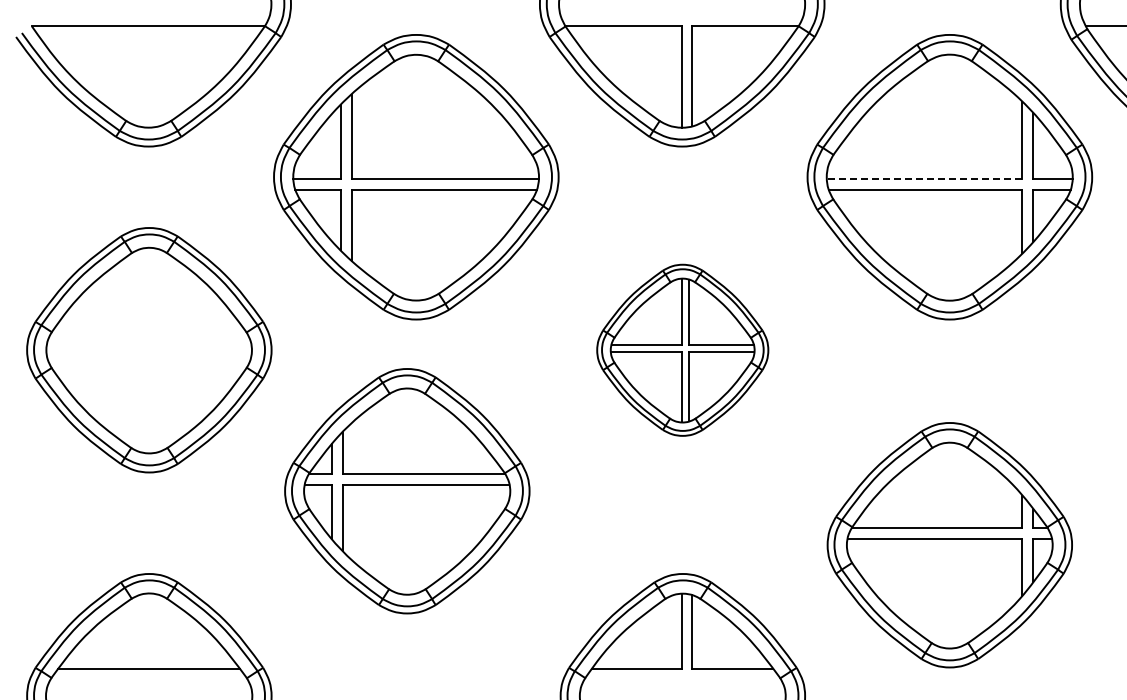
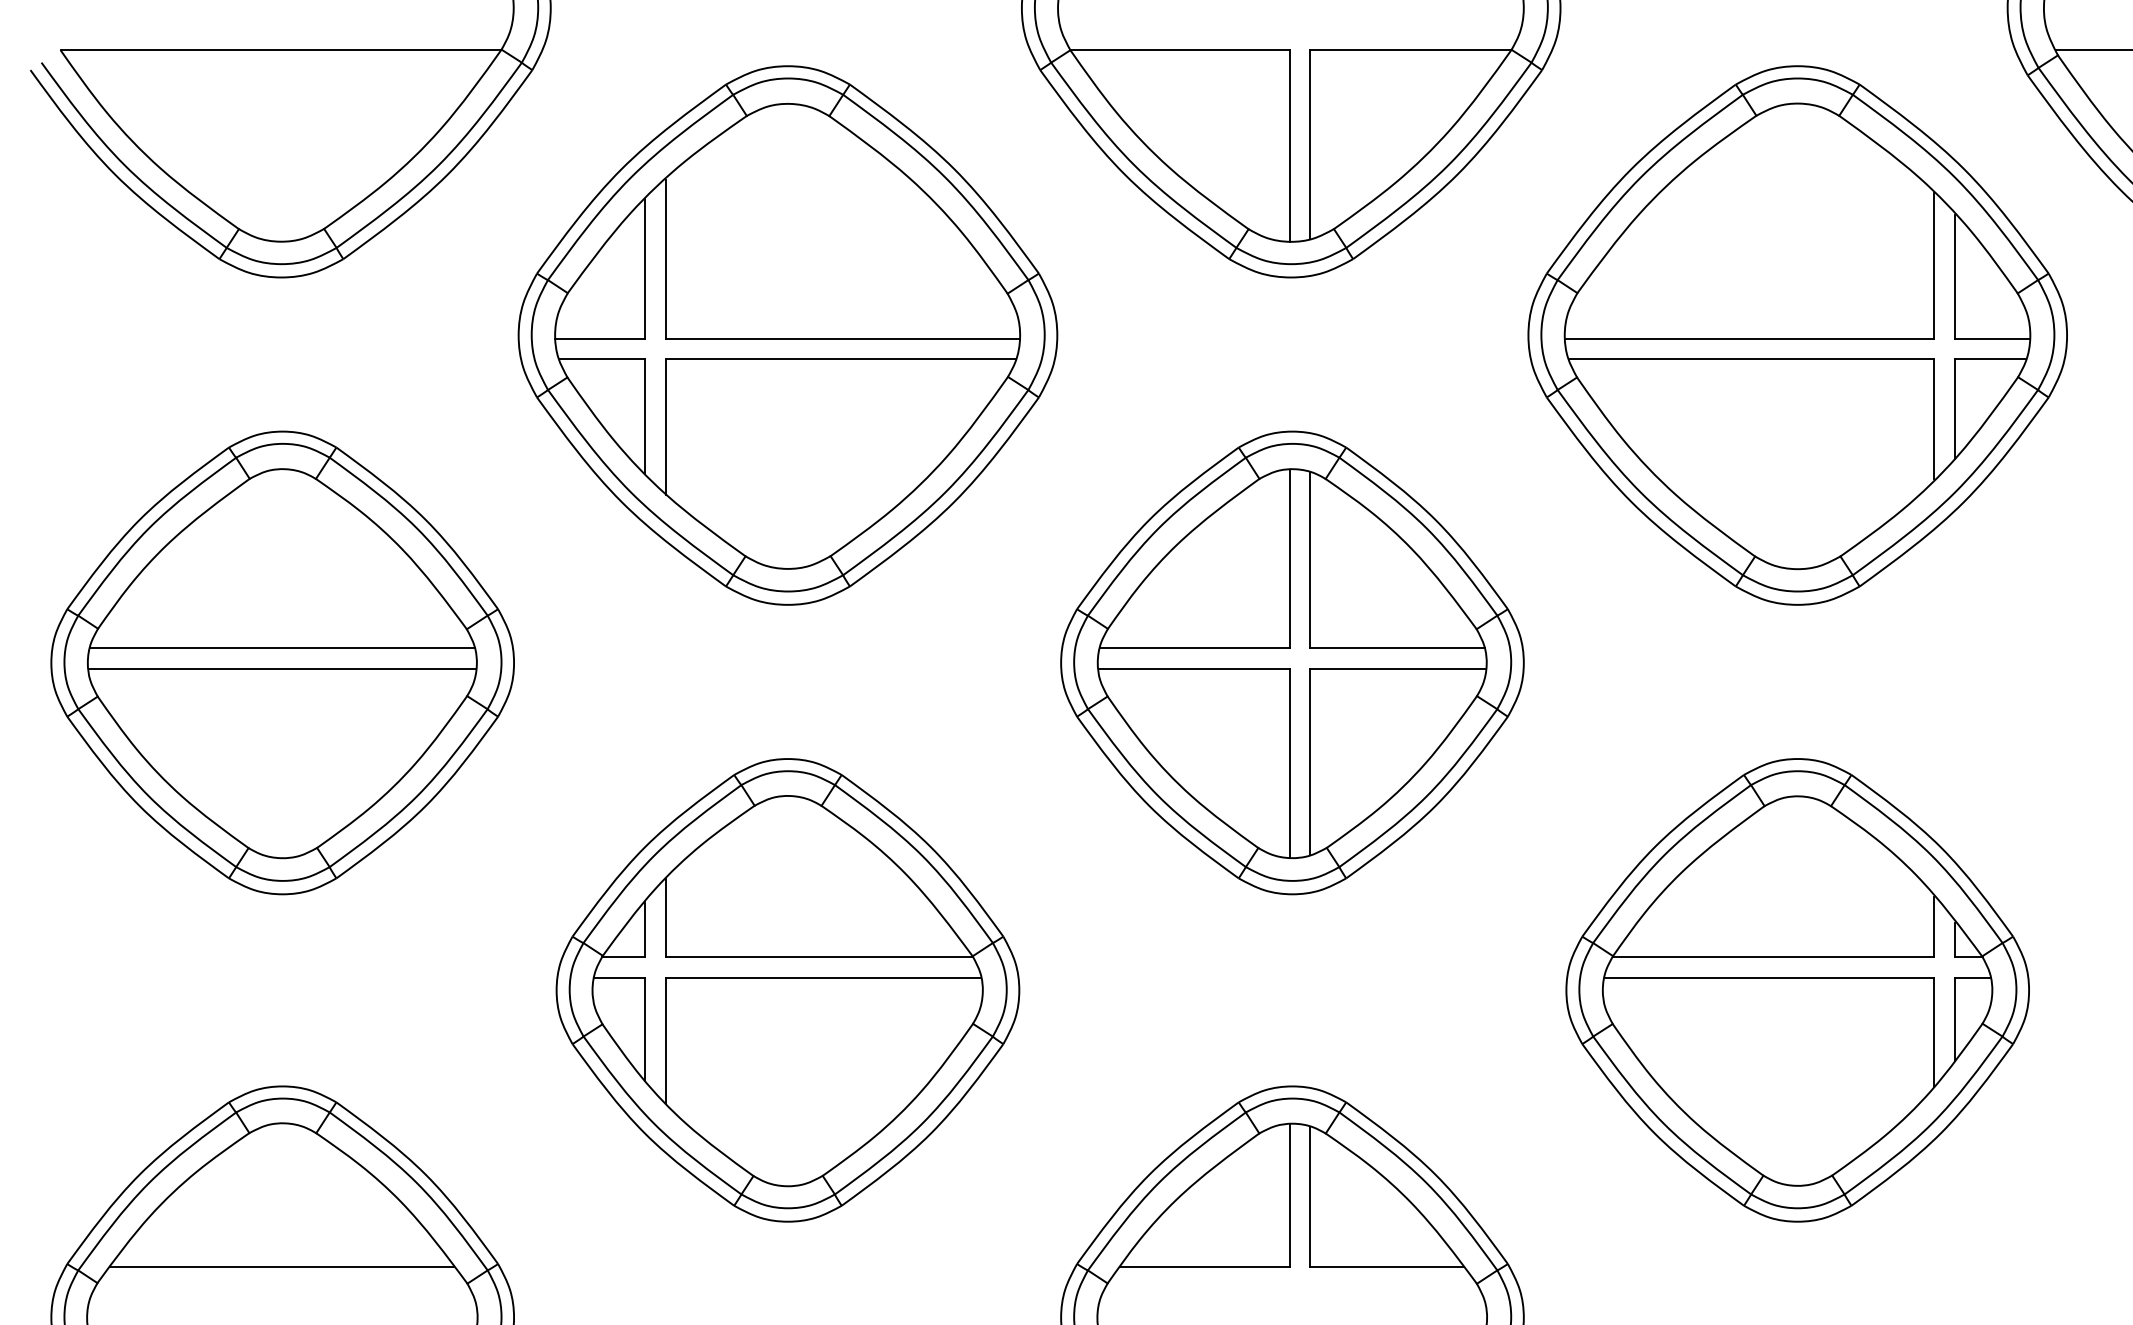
line: (924, 178) -> (1749, 337), dashed -> solid
line: (148, 342) -> (281, 648), added
part: (682, 350) -> (1291, 663), size x1.43
line: (148, 353) -> (281, 669), added
part: (407, 491) -> (788, 990), moved
part: (949, 545) -> (1797, 990), moved

